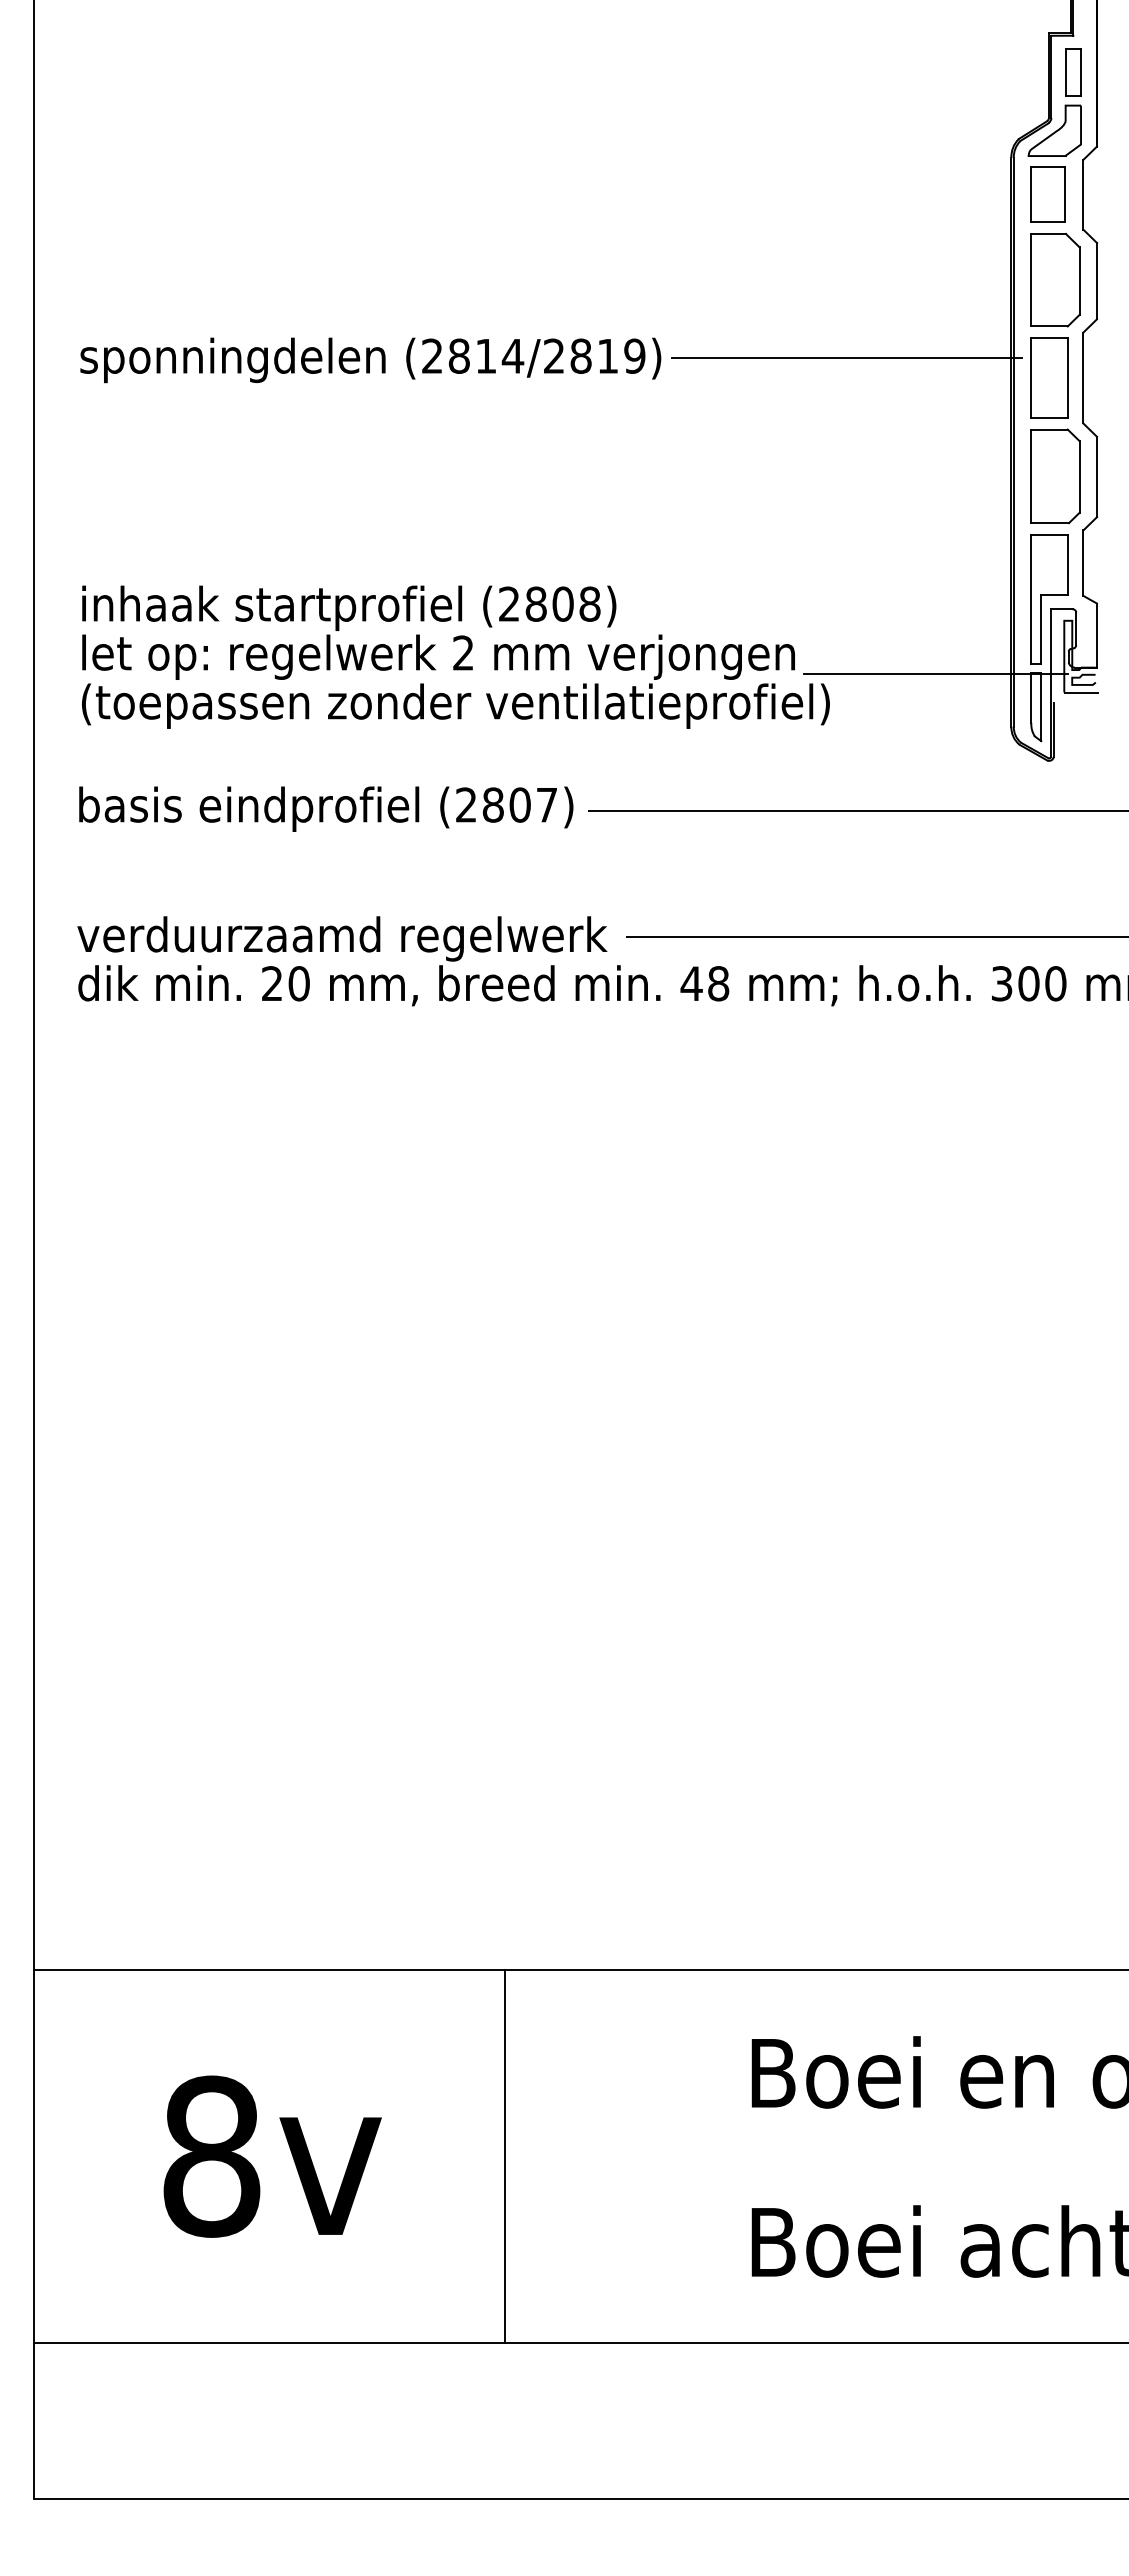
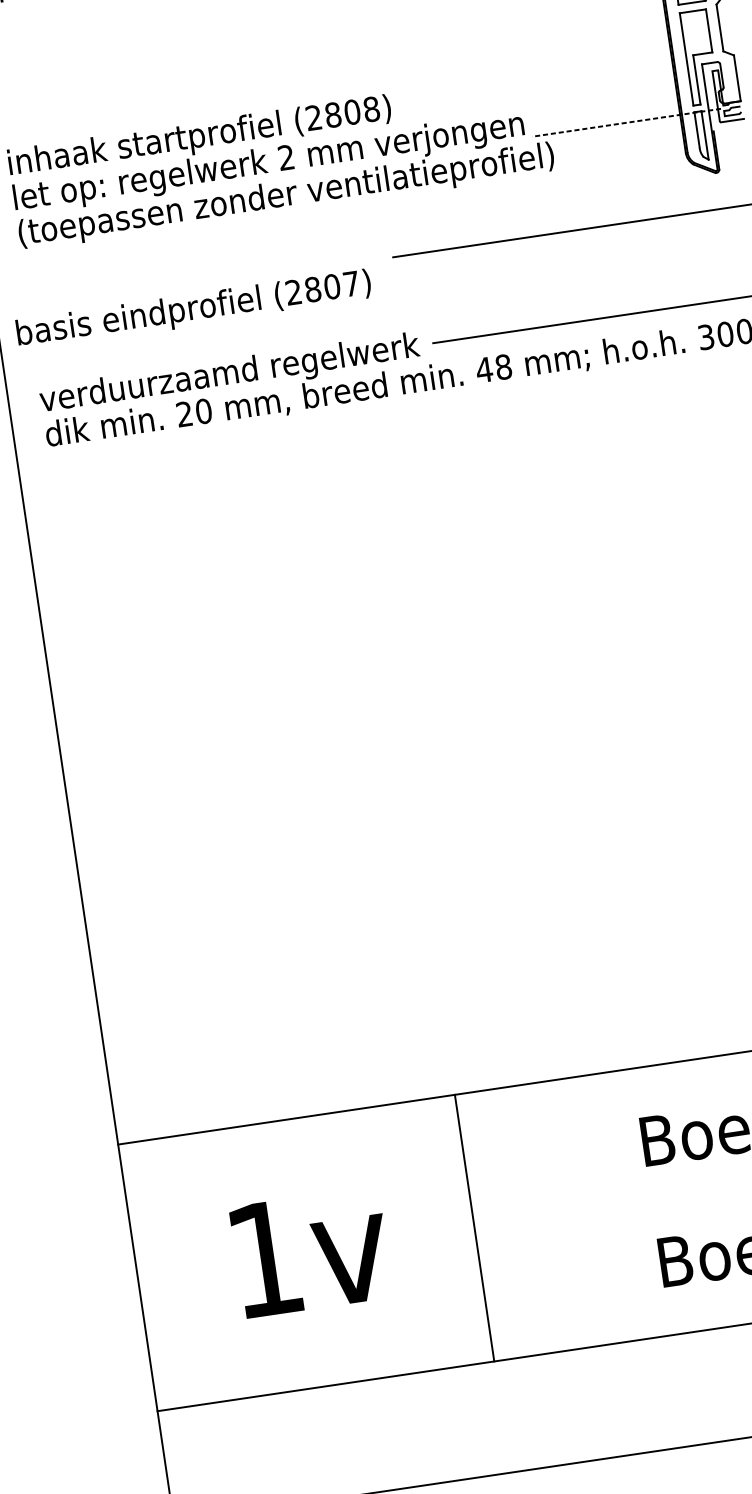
line: (935, 674) -> (626, 123), solid -> dashed
text: (326, 808) -> (194, 309), moved
text: (211, 2156) -> (264, 1259), 8v -> 1v

